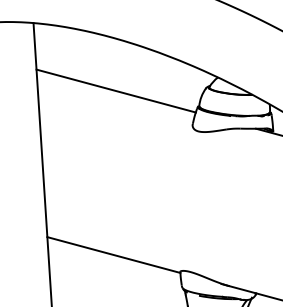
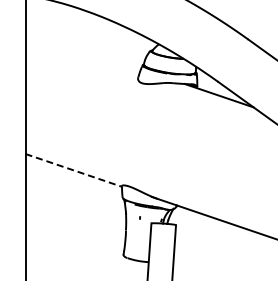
line: (116, 91) -> (83, 49), removed
line: (113, 255) -> (73, 170), solid -> dashed

